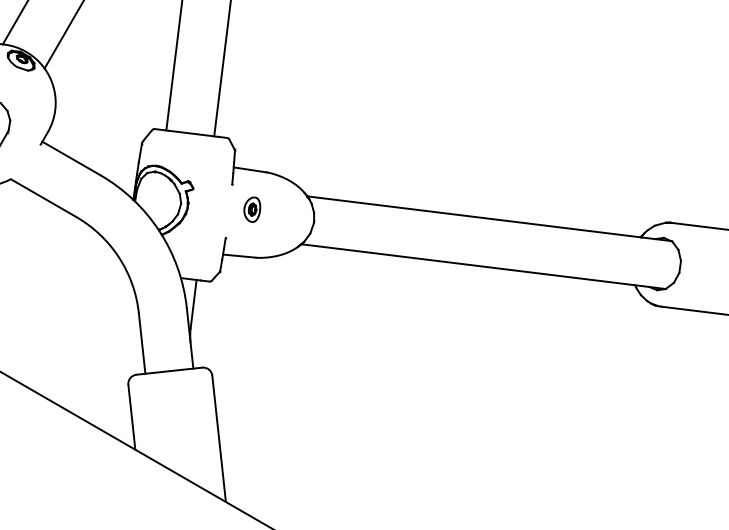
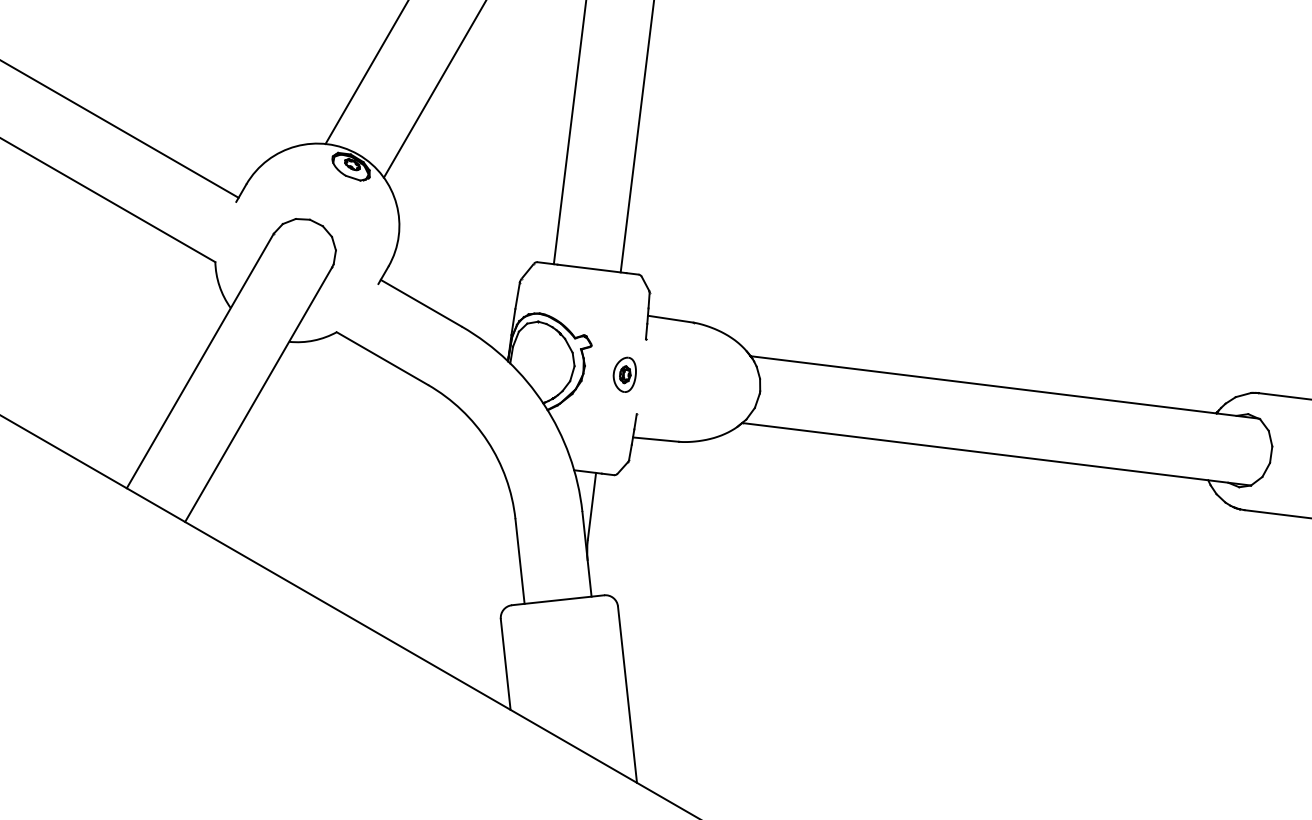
part: (252, 209) -> (624, 374), moved

